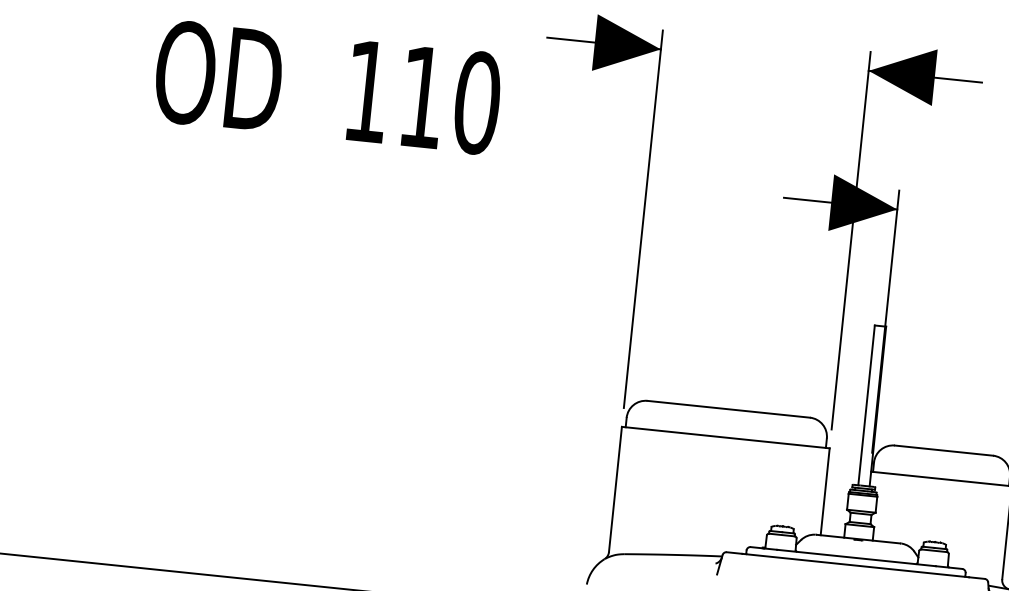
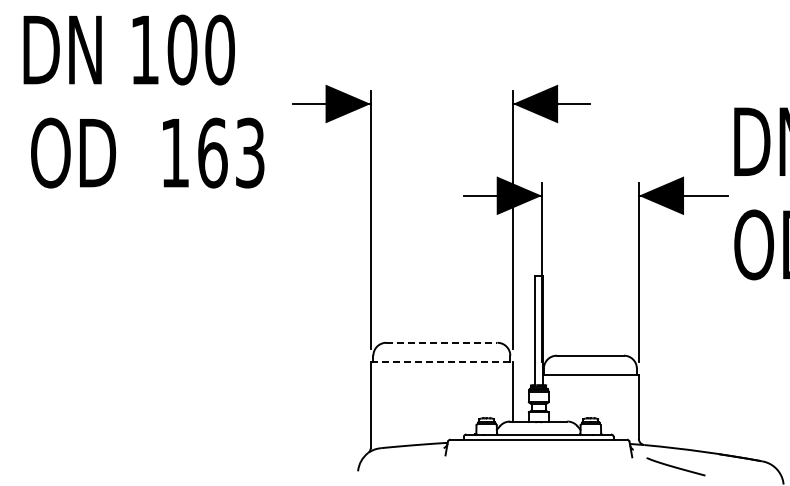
text: (449, 99) -> (231, 152), 110 -> 163
line: (728, 408) -> (441, 342), solid -> dashed
line: (726, 438) -> (442, 362), solid -> dashed

